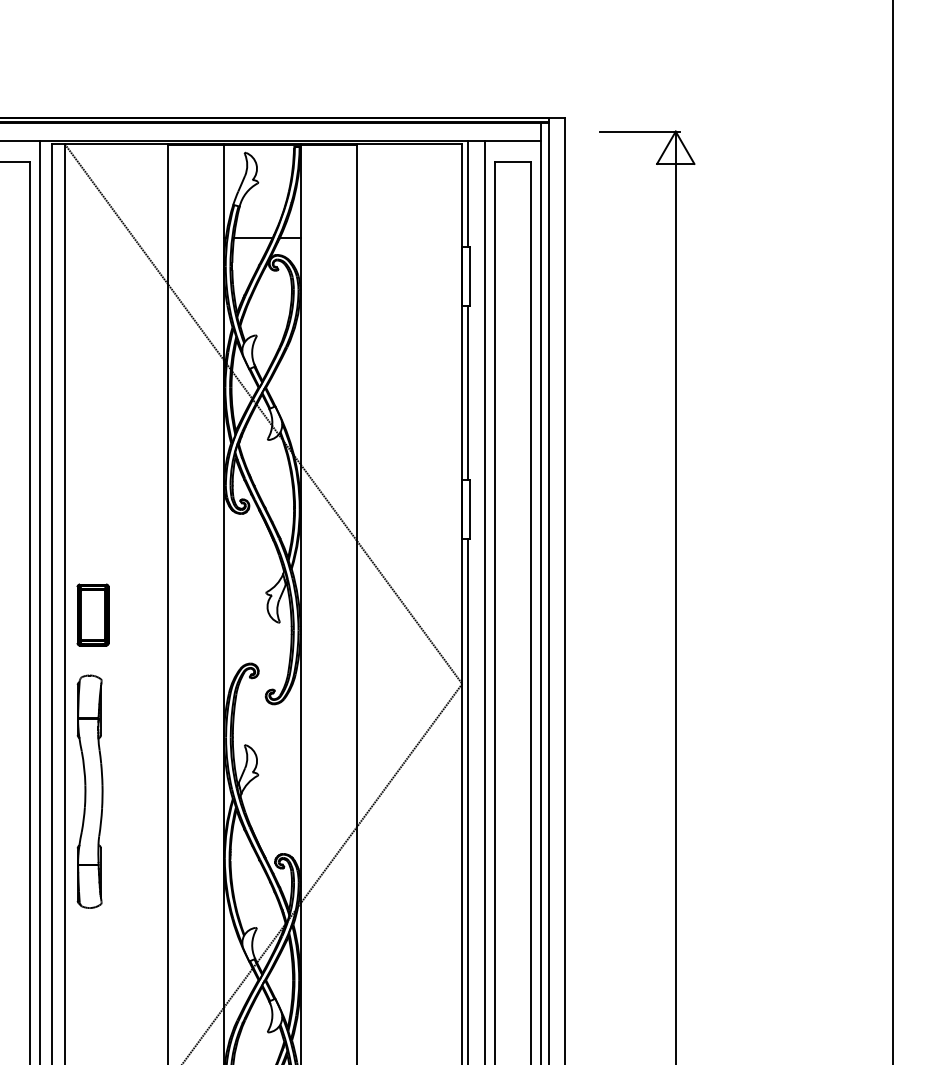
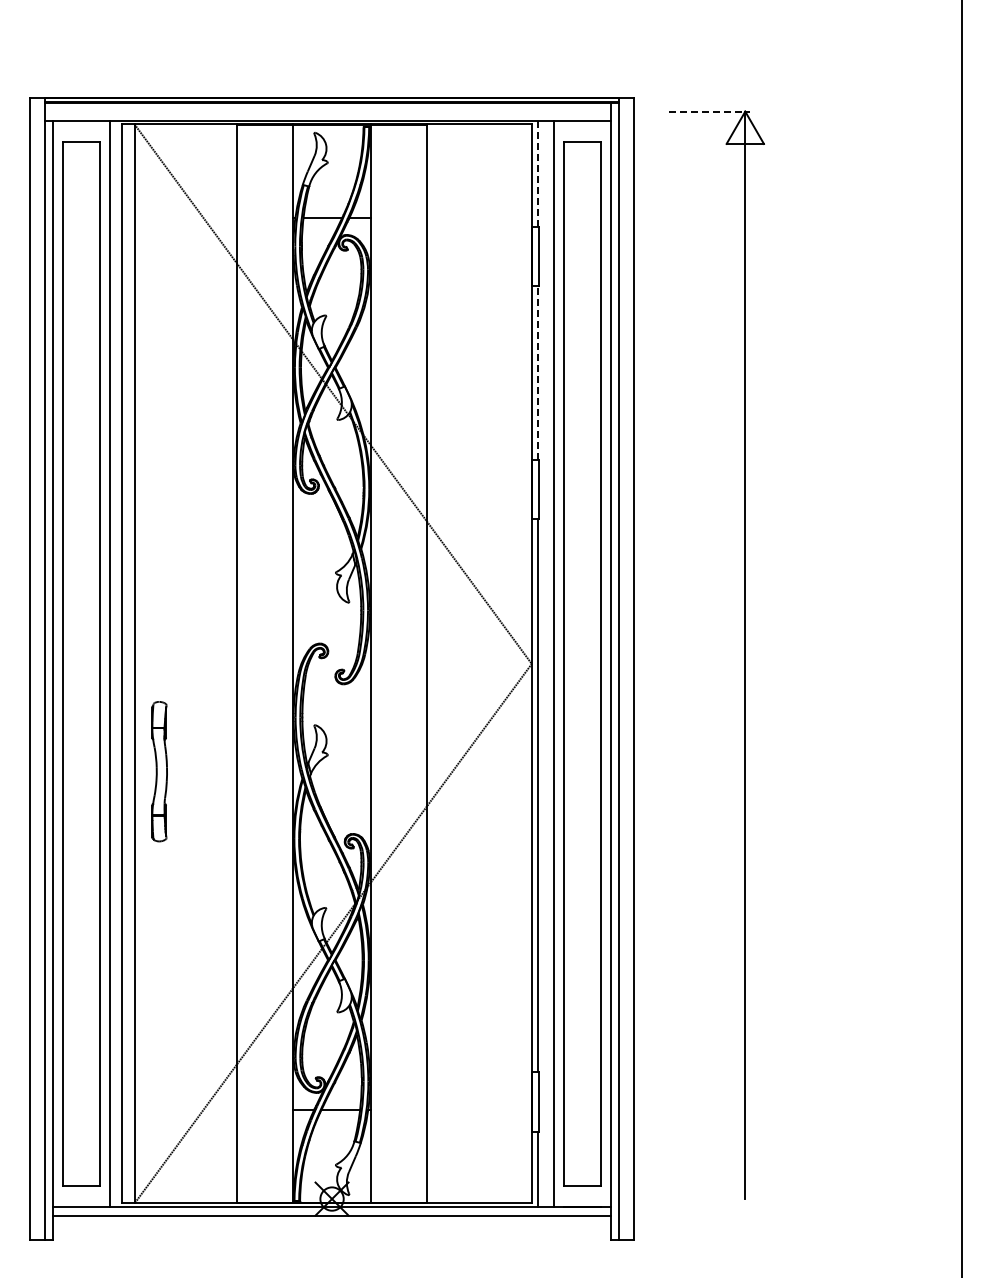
line: (640, 131) -> (710, 111), solid -> dashed
line: (467, 193) -> (537, 173), solid -> dashed
line: (467, 392) -> (537, 372), solid -> dashed
part: (92, 614) -> (162, 594), removed
part: (89, 791) -> (159, 771), size x0.6

